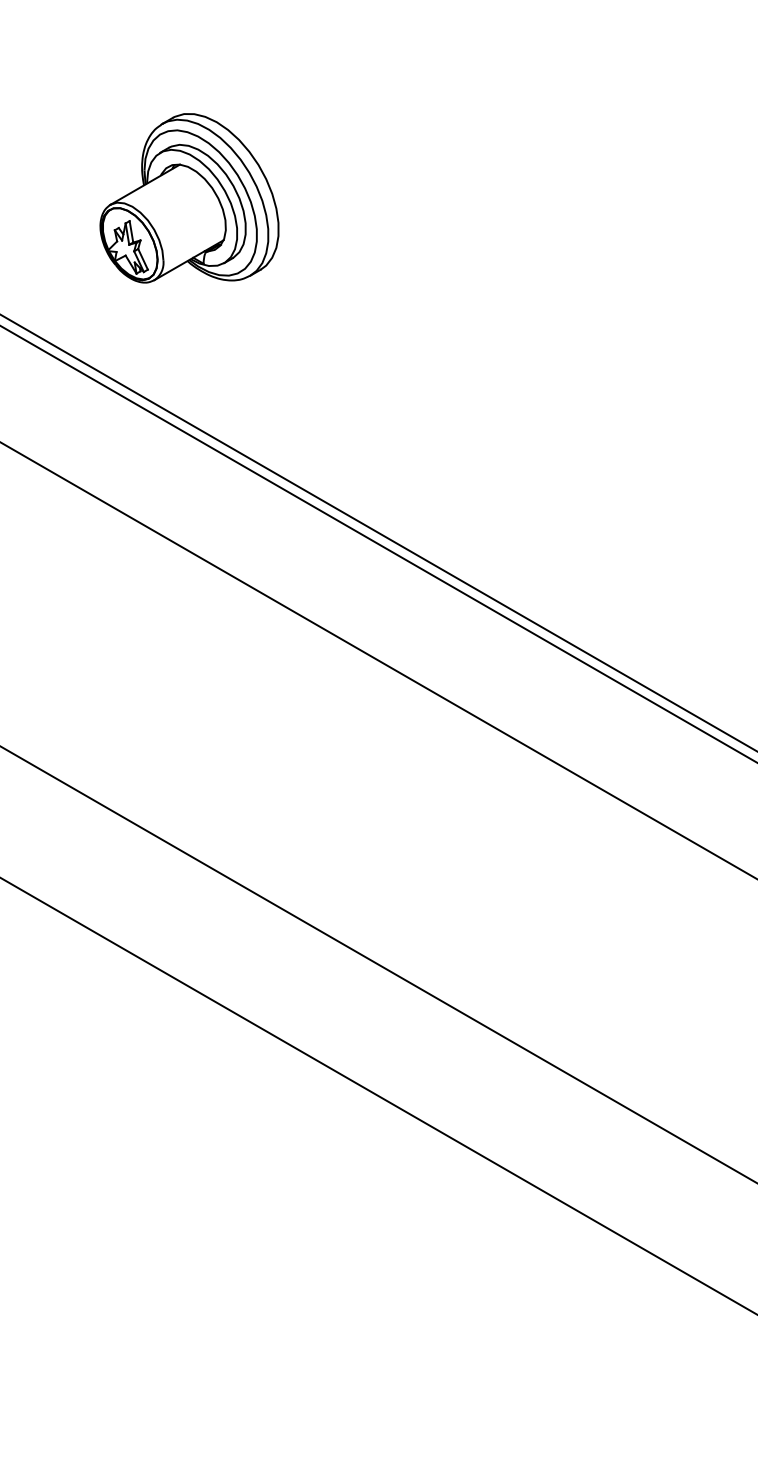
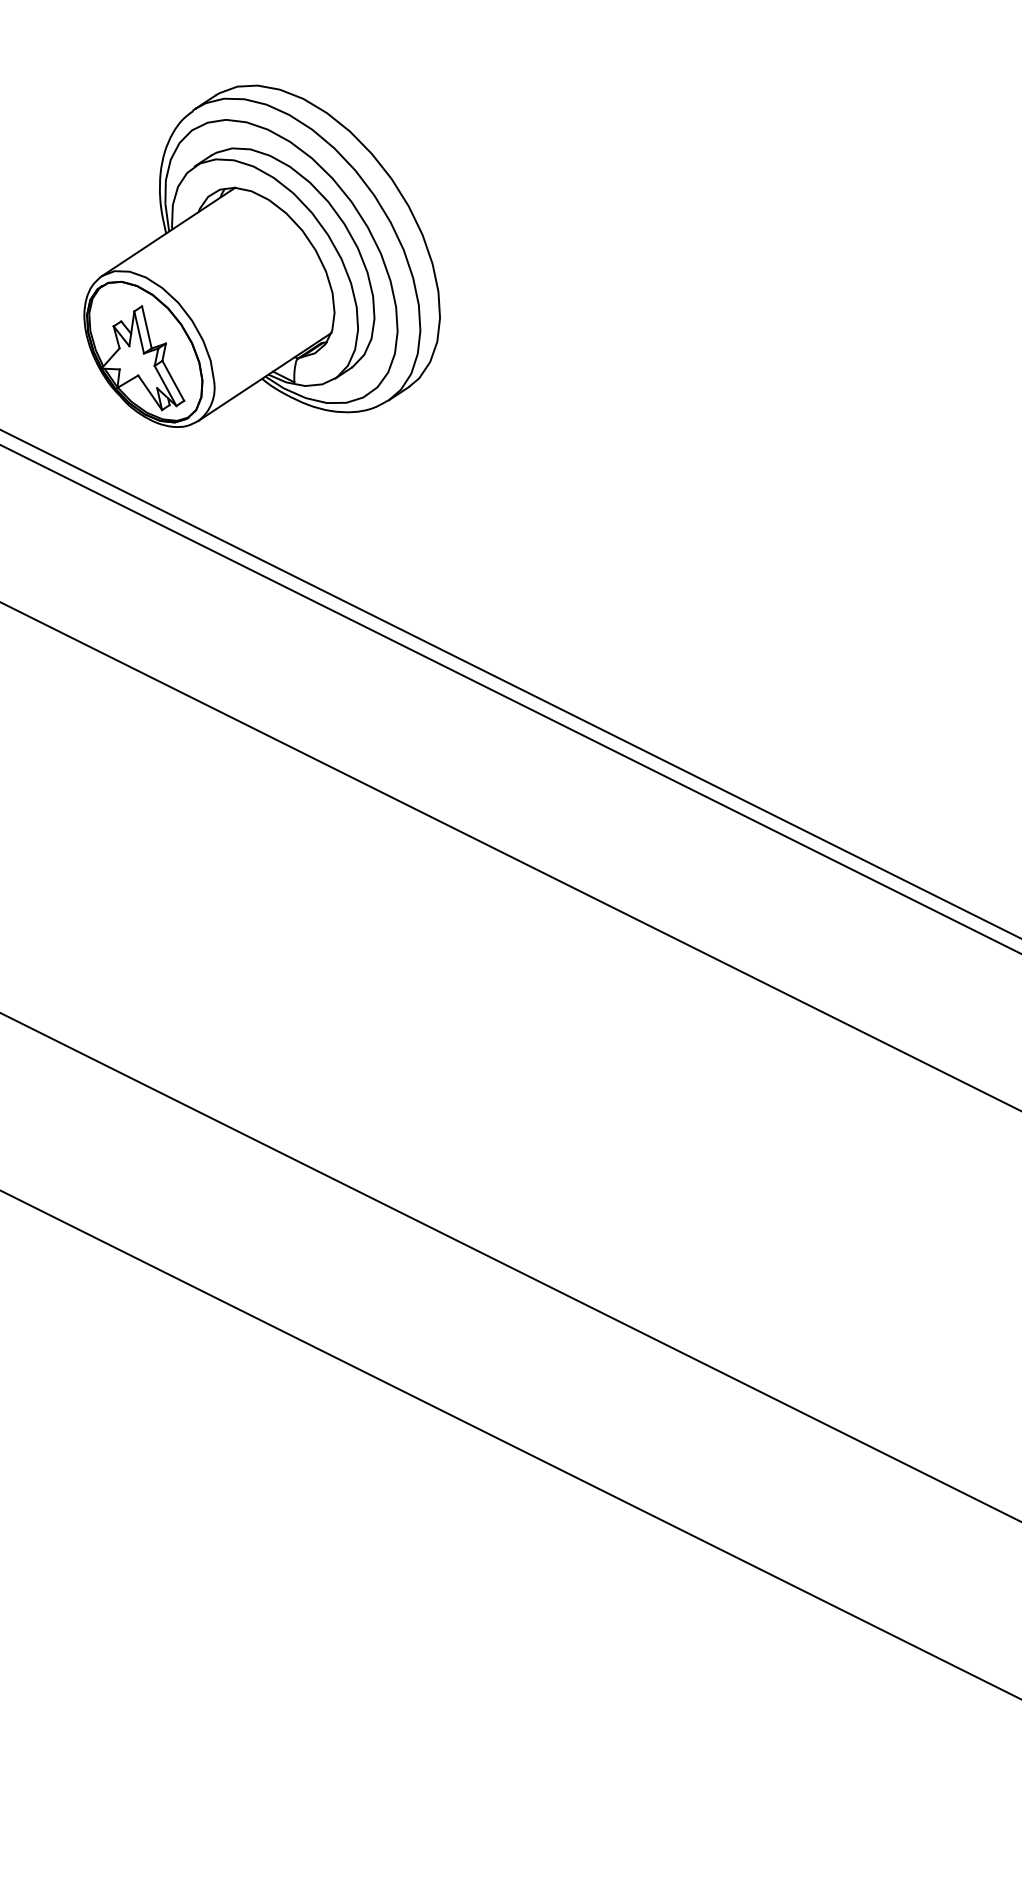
part: (189, 198) -> (258, 254), size x1.43

